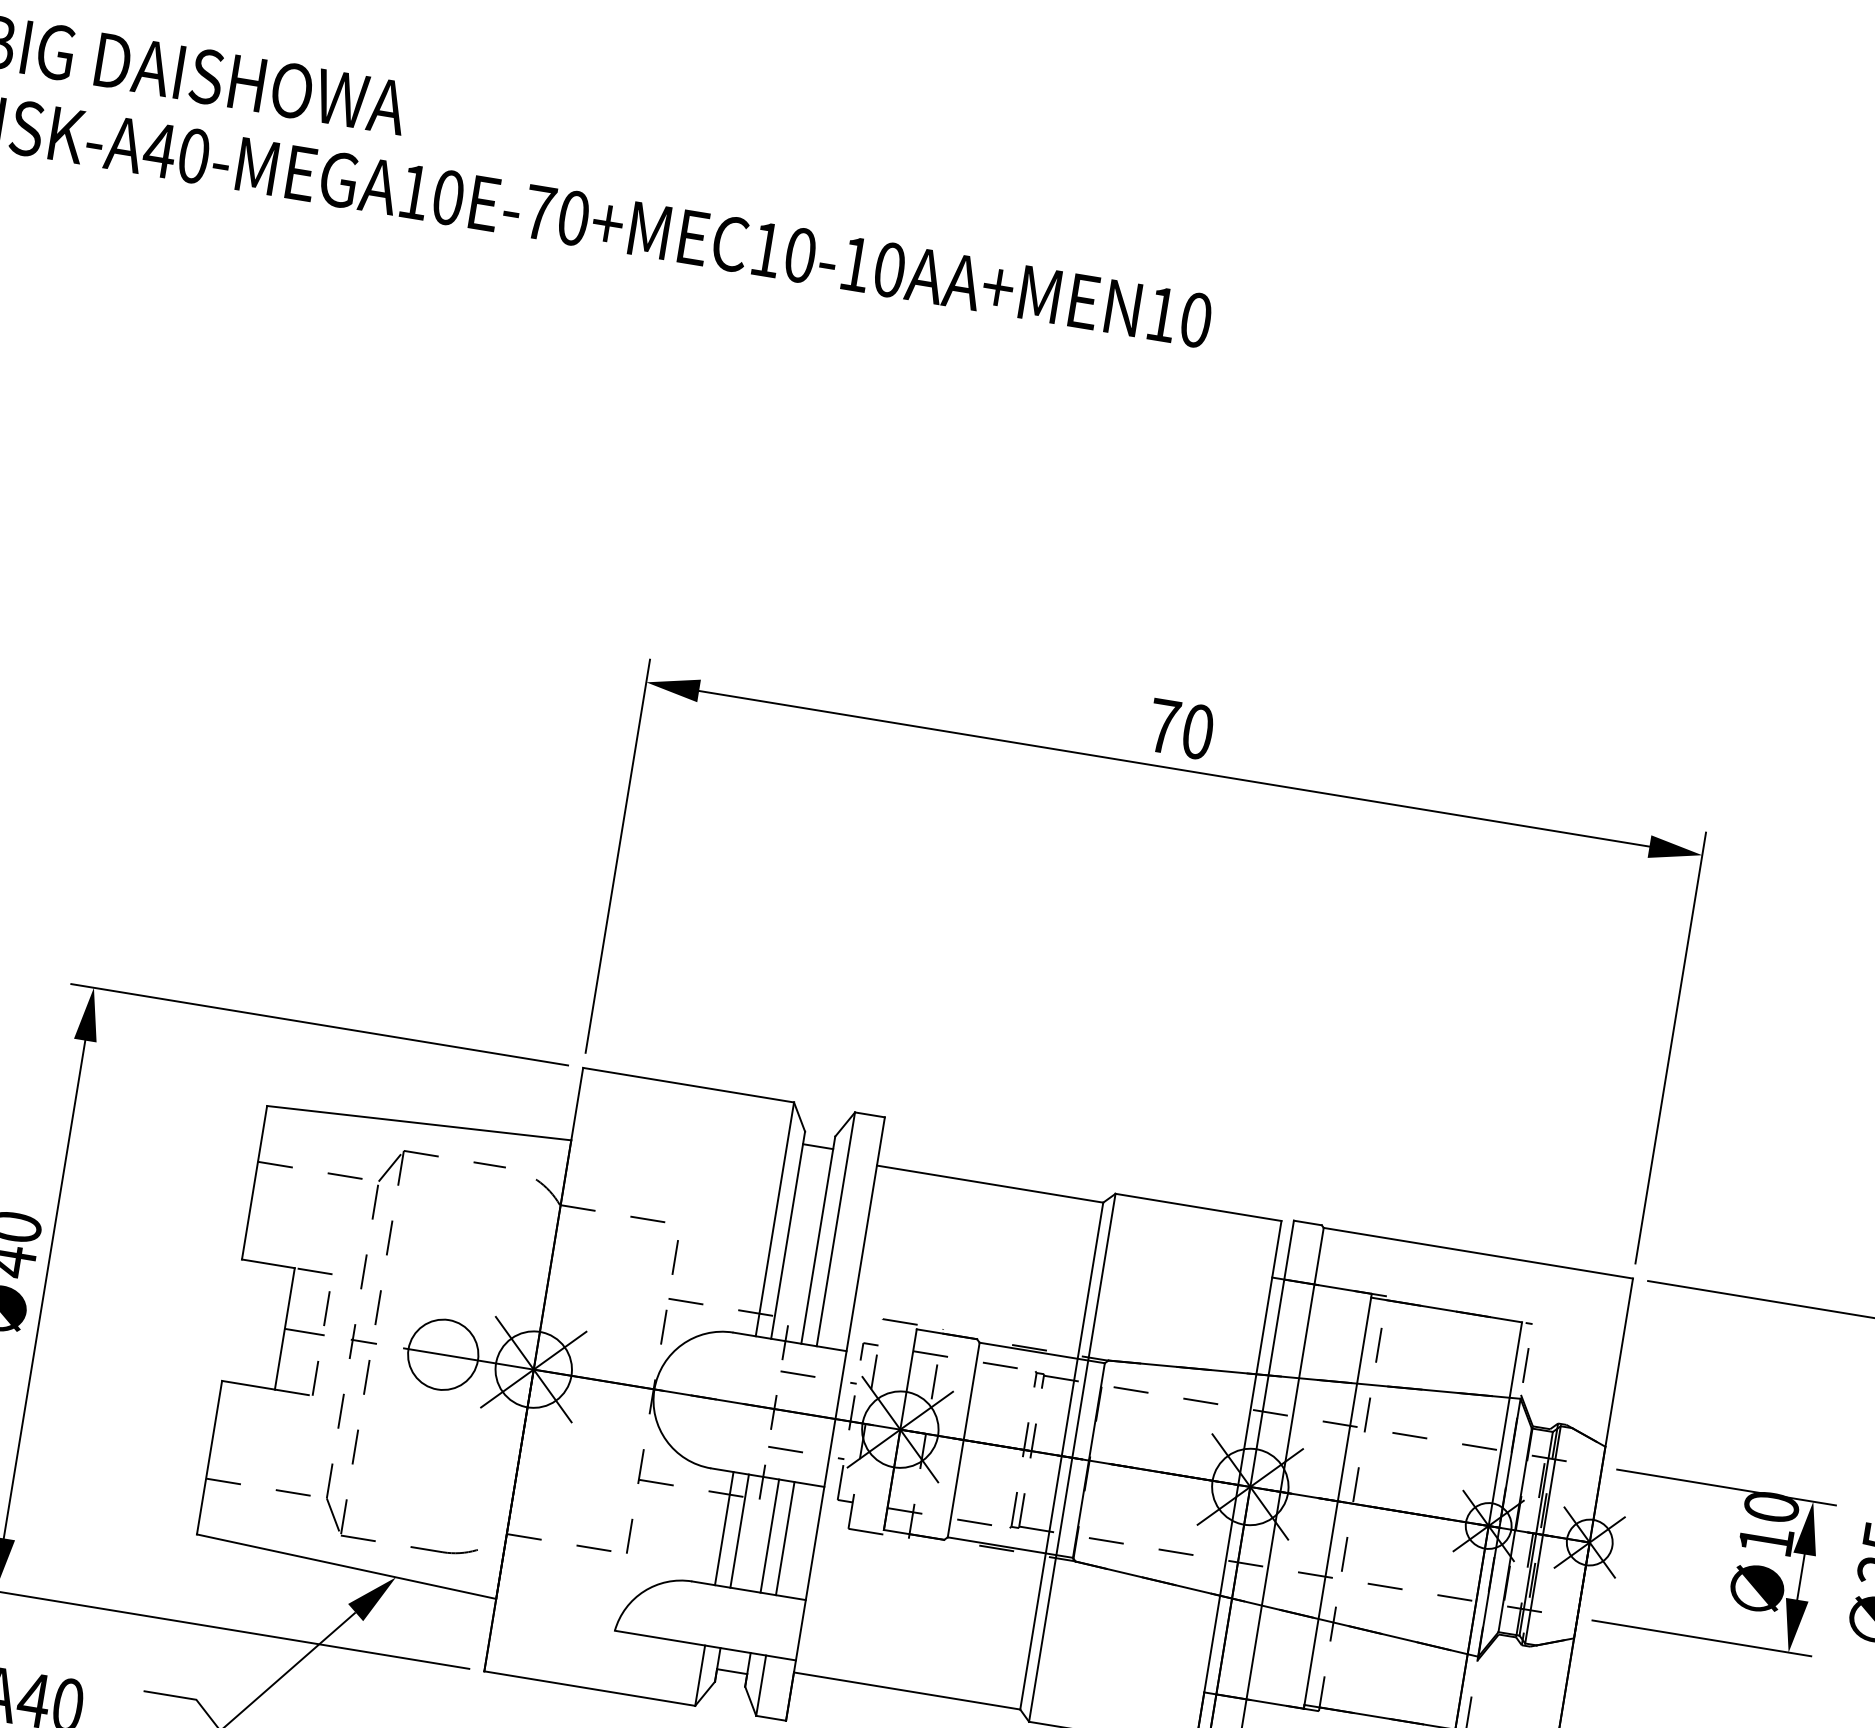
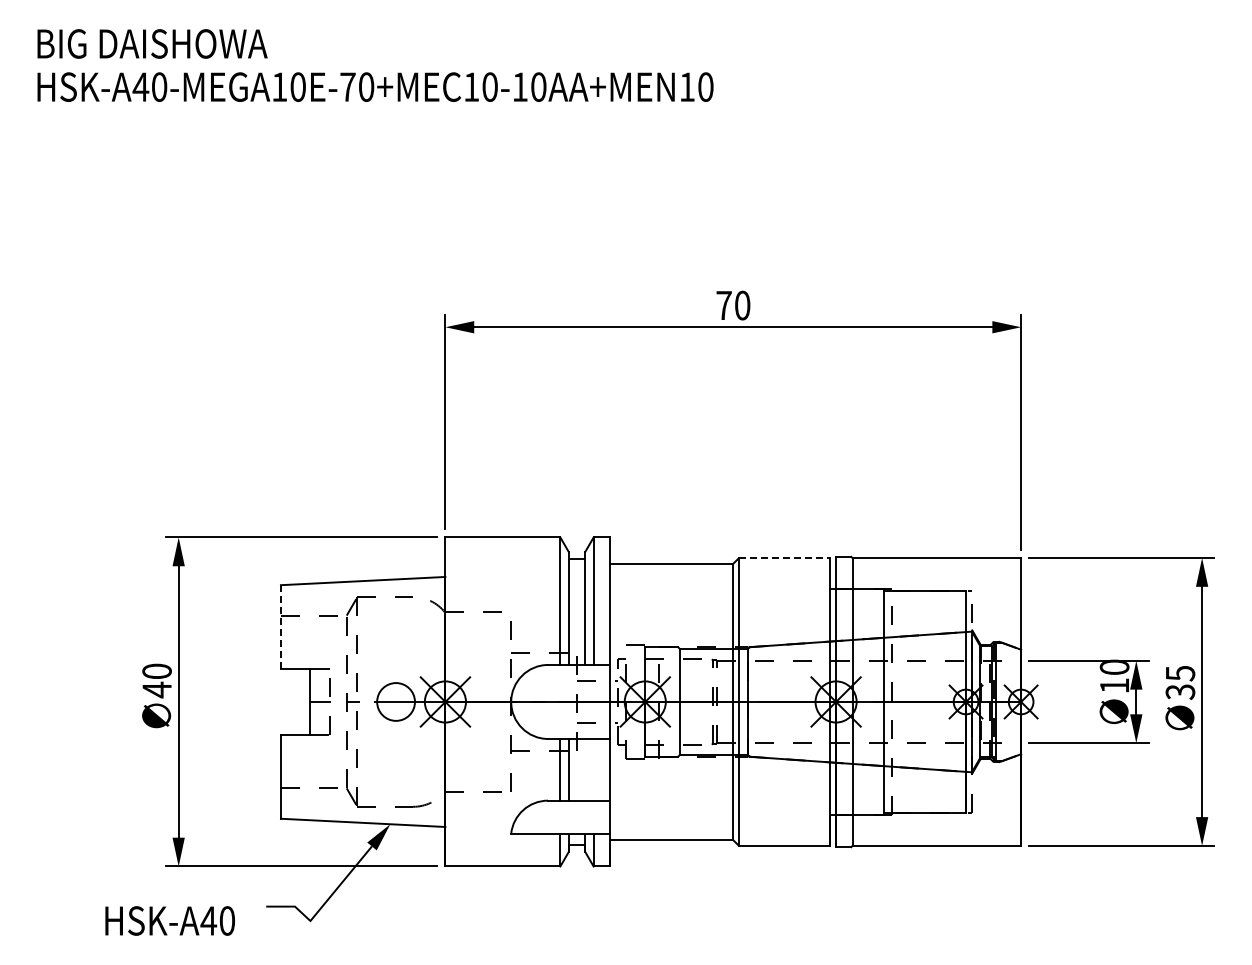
line: (253, 1183) -> (280, 627), solid -> dashed
line: (1198, 1208) -> (784, 558), solid -> dashed
line: (770, 1535) -> (585, 769), removed
line: (785, 1537) -> (593, 769), removed

